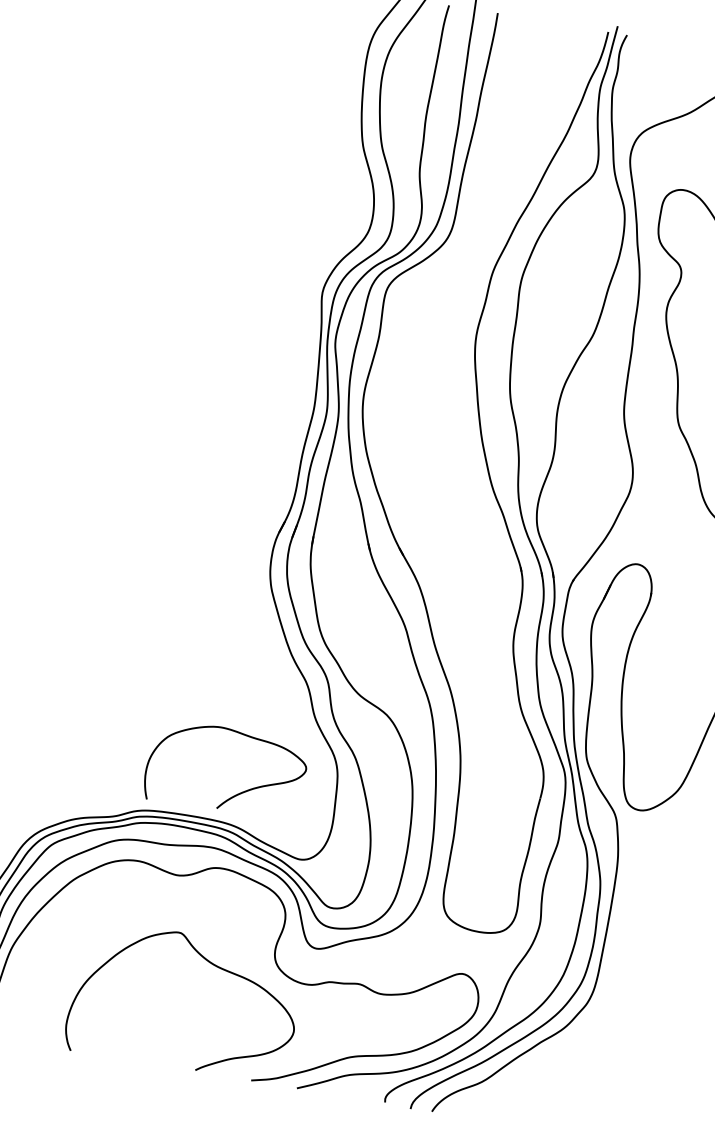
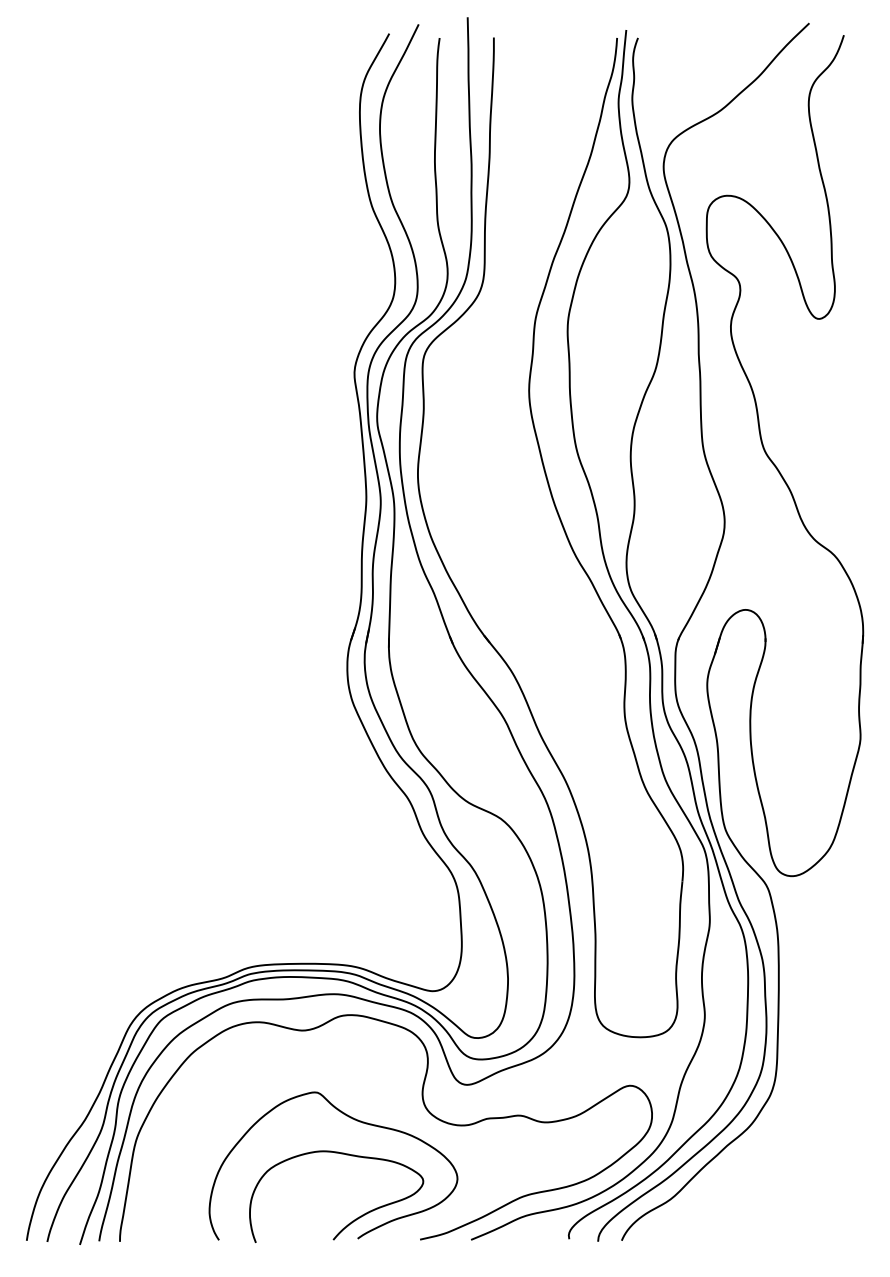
curve: (236, 793) -> (352, 1220), moved

